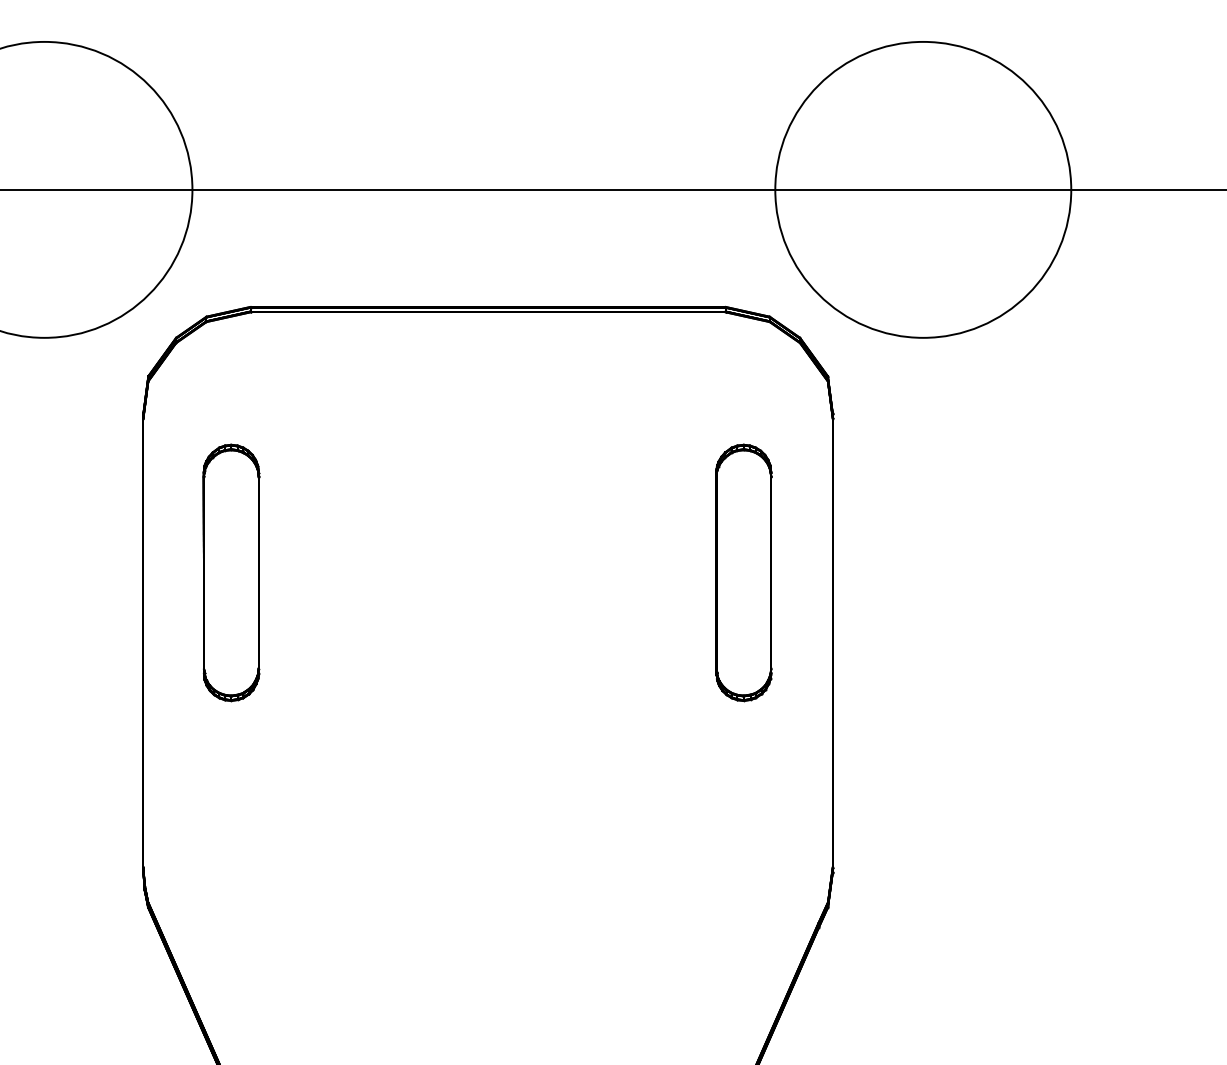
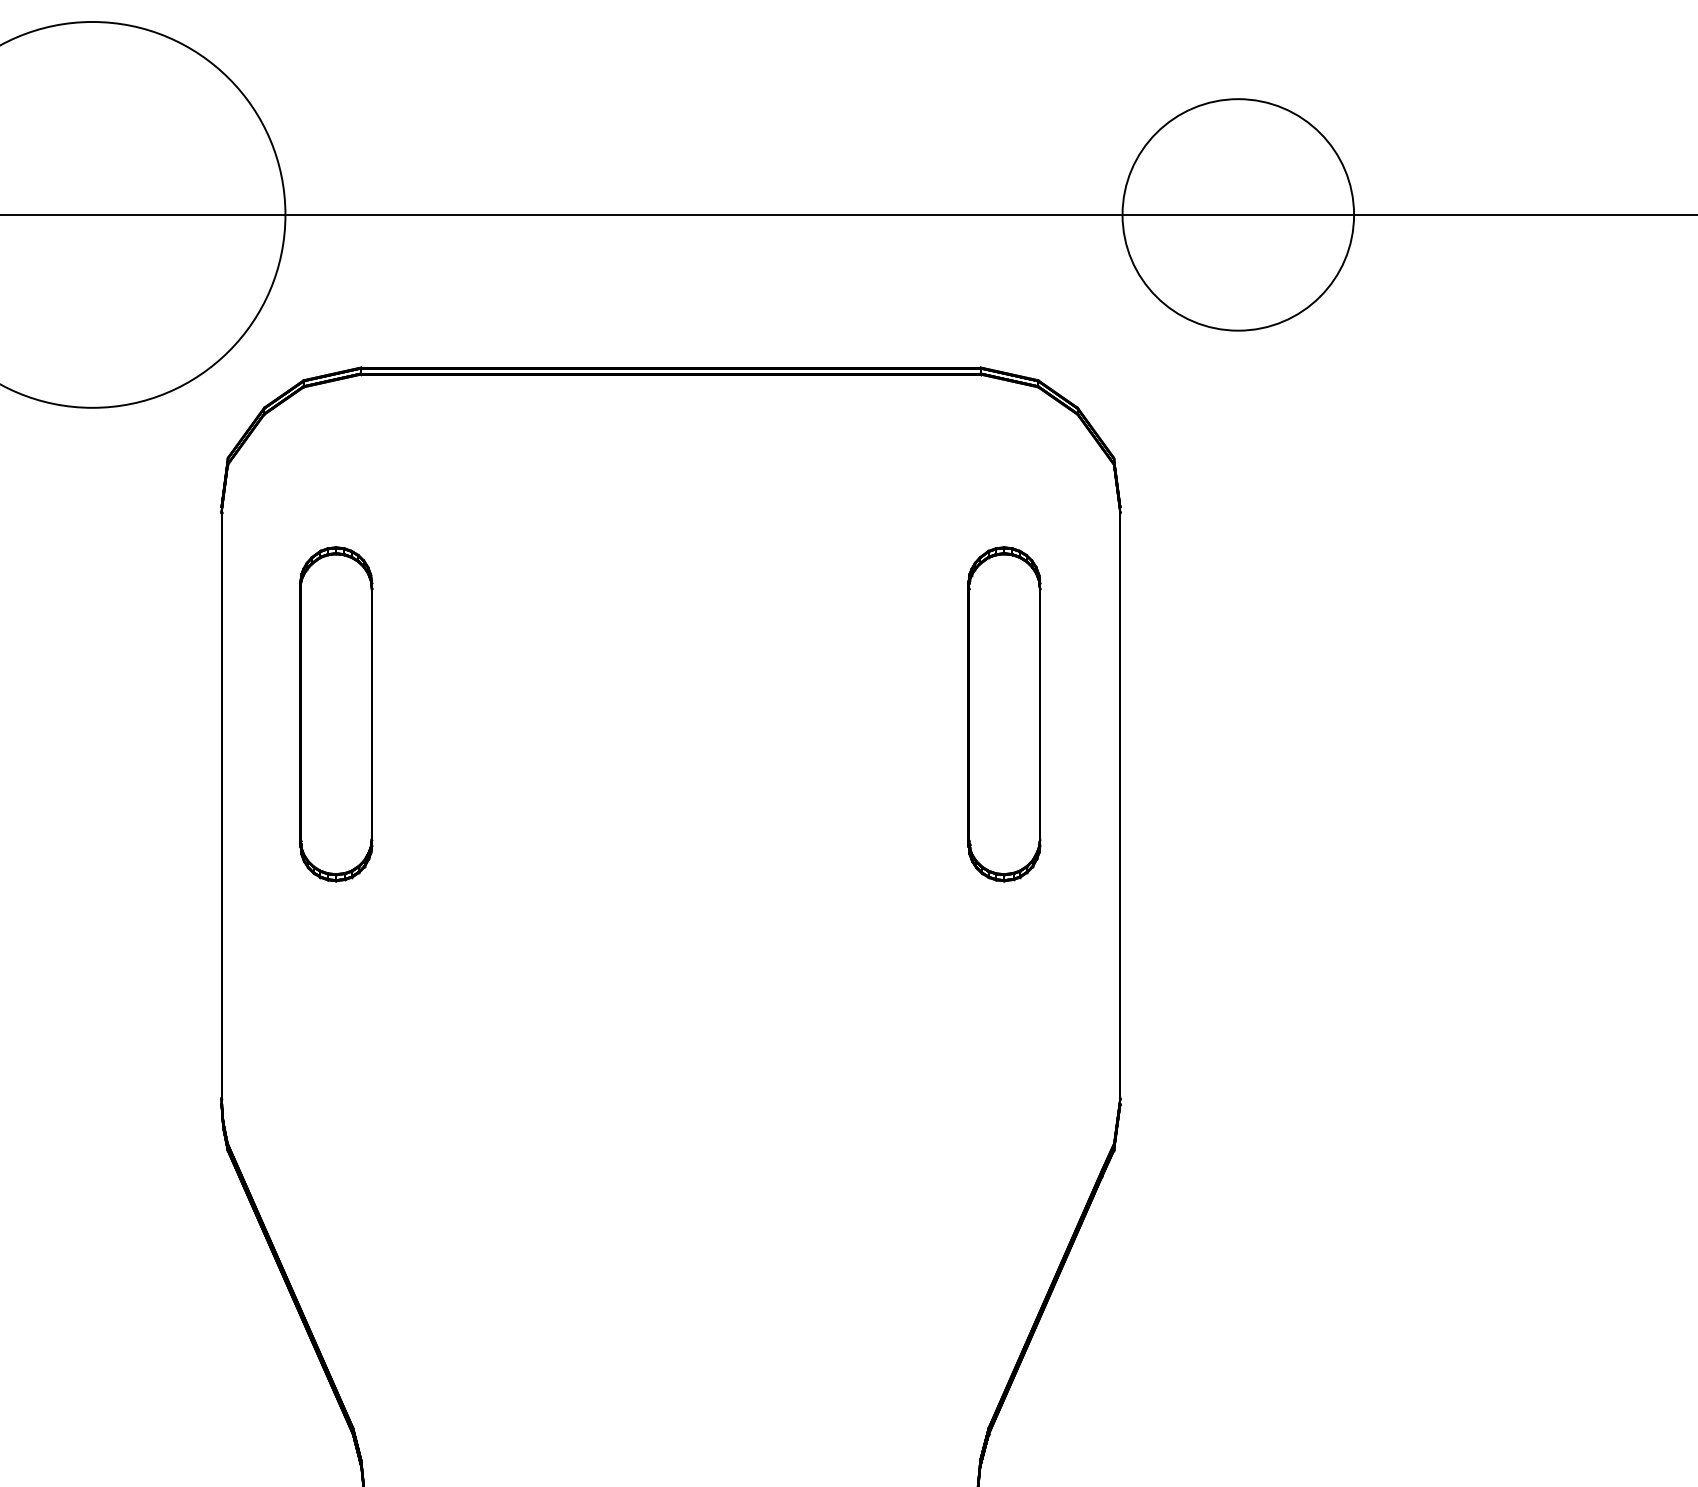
circle: (923, 189) -> (1238, 214), size x0.6

